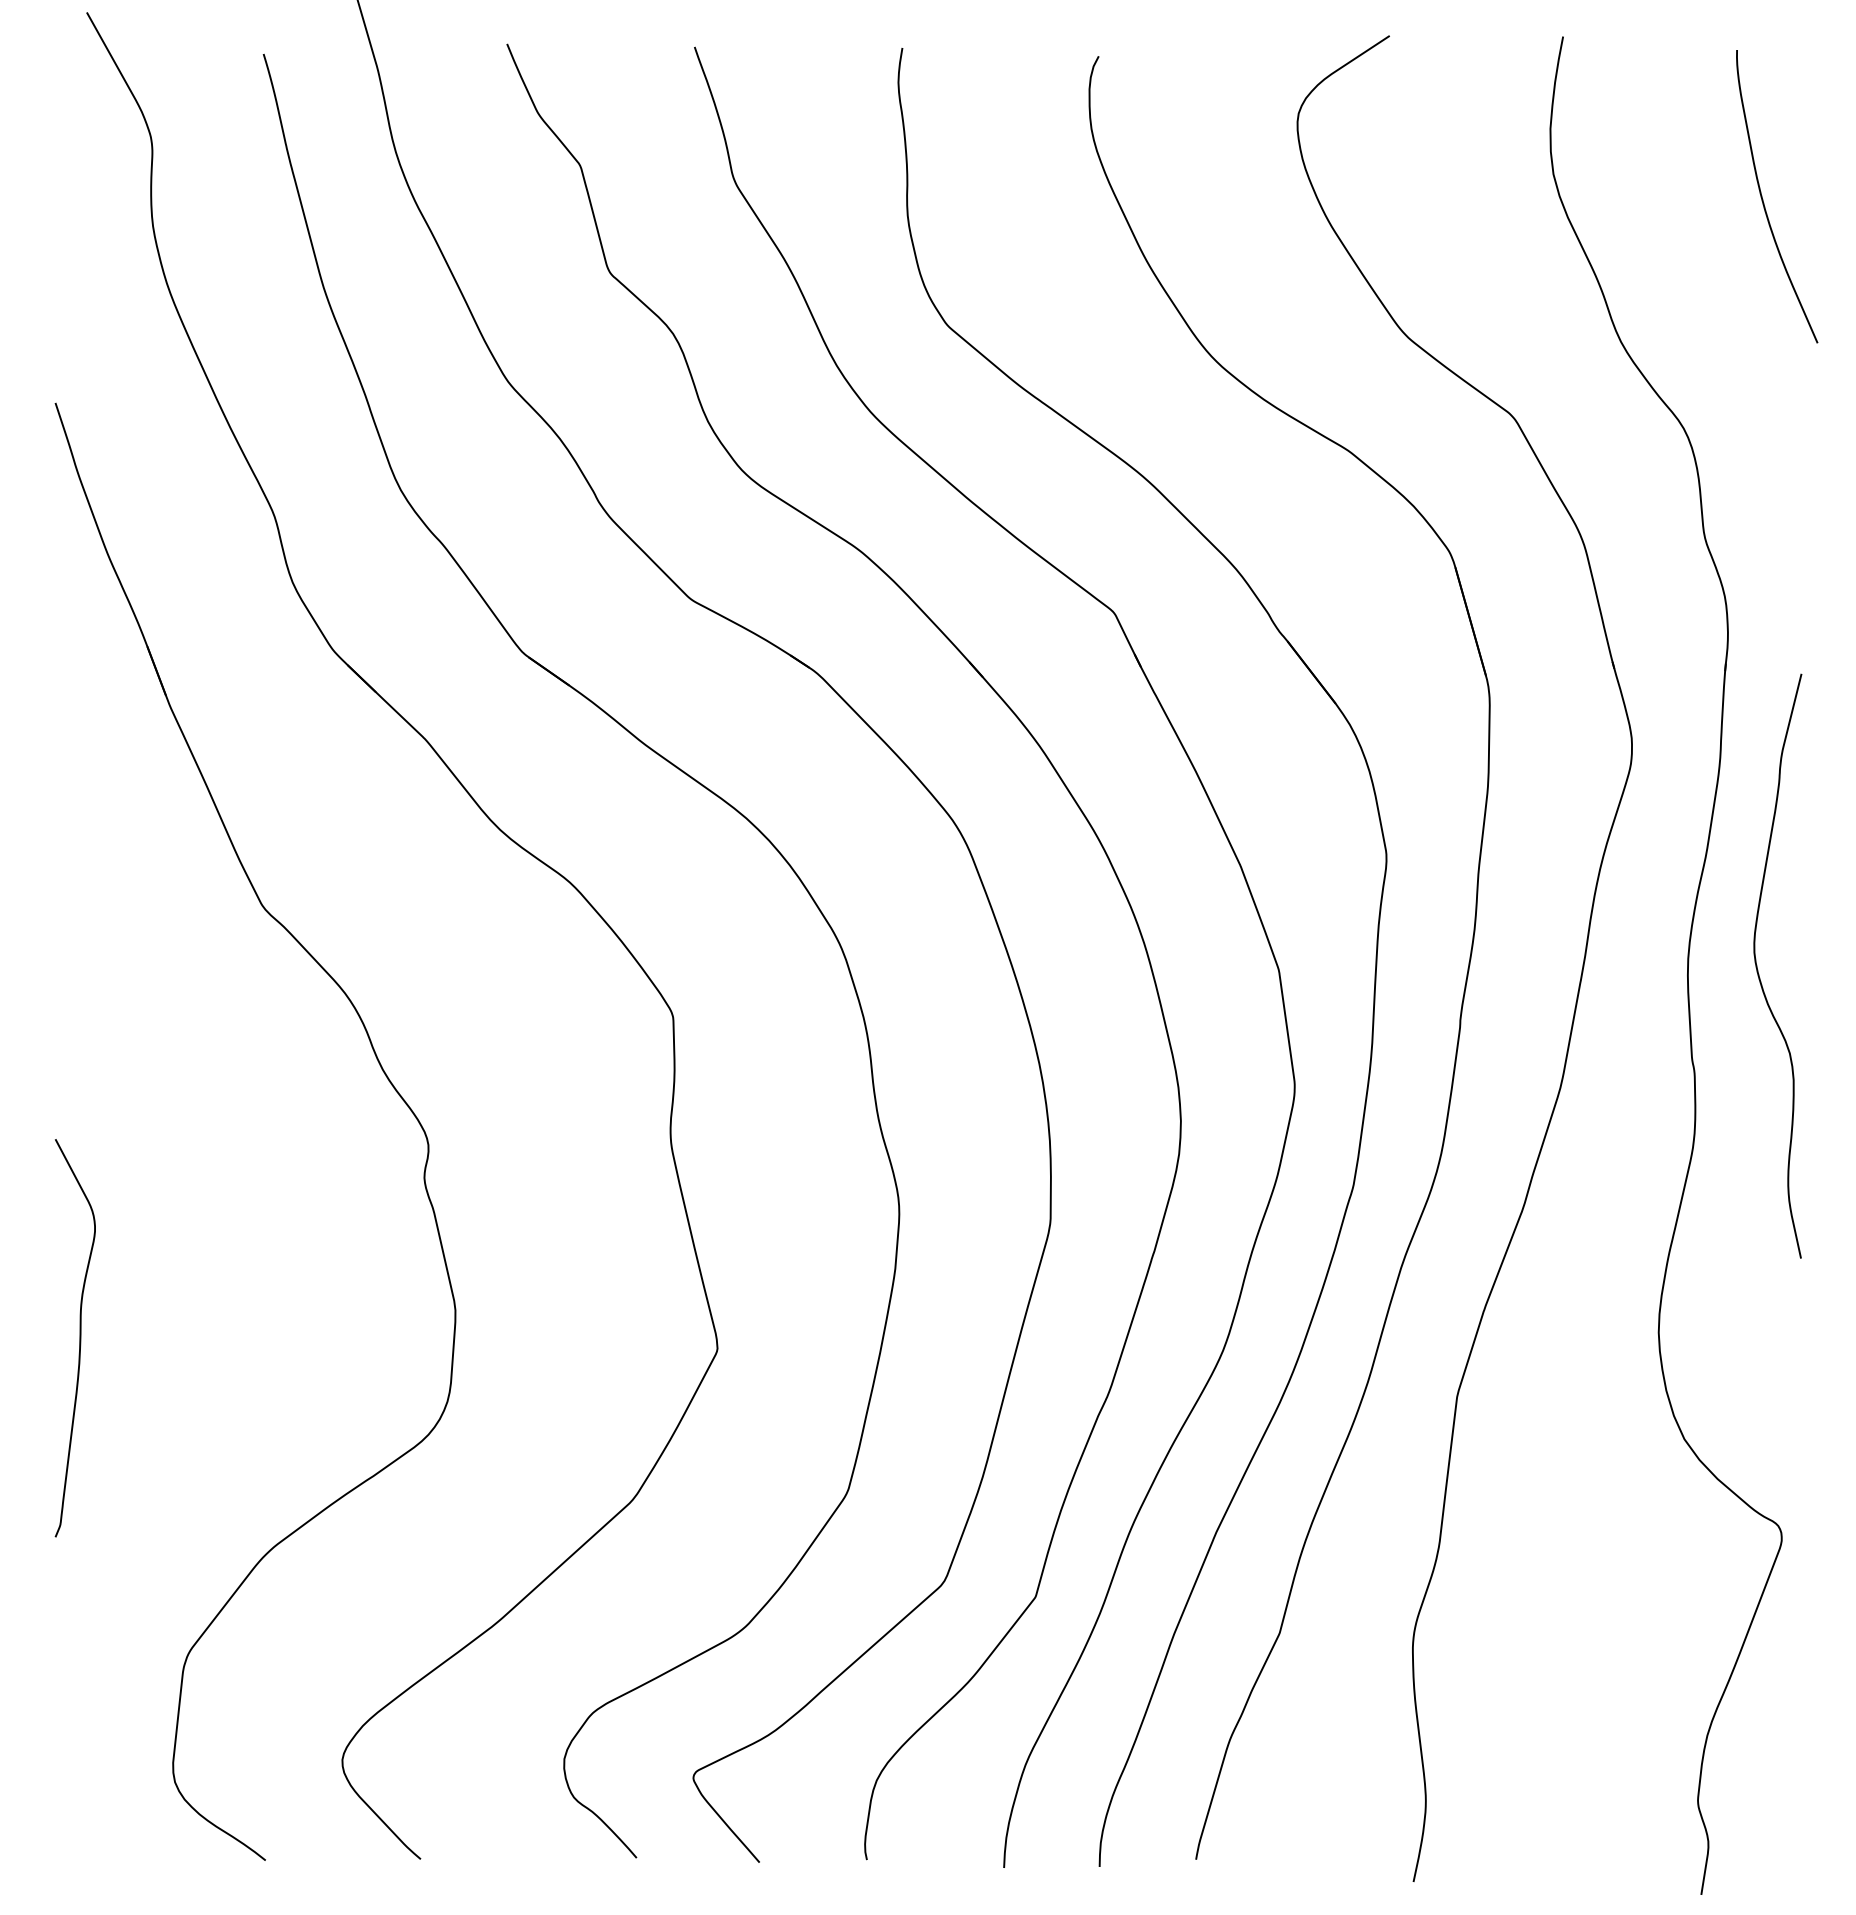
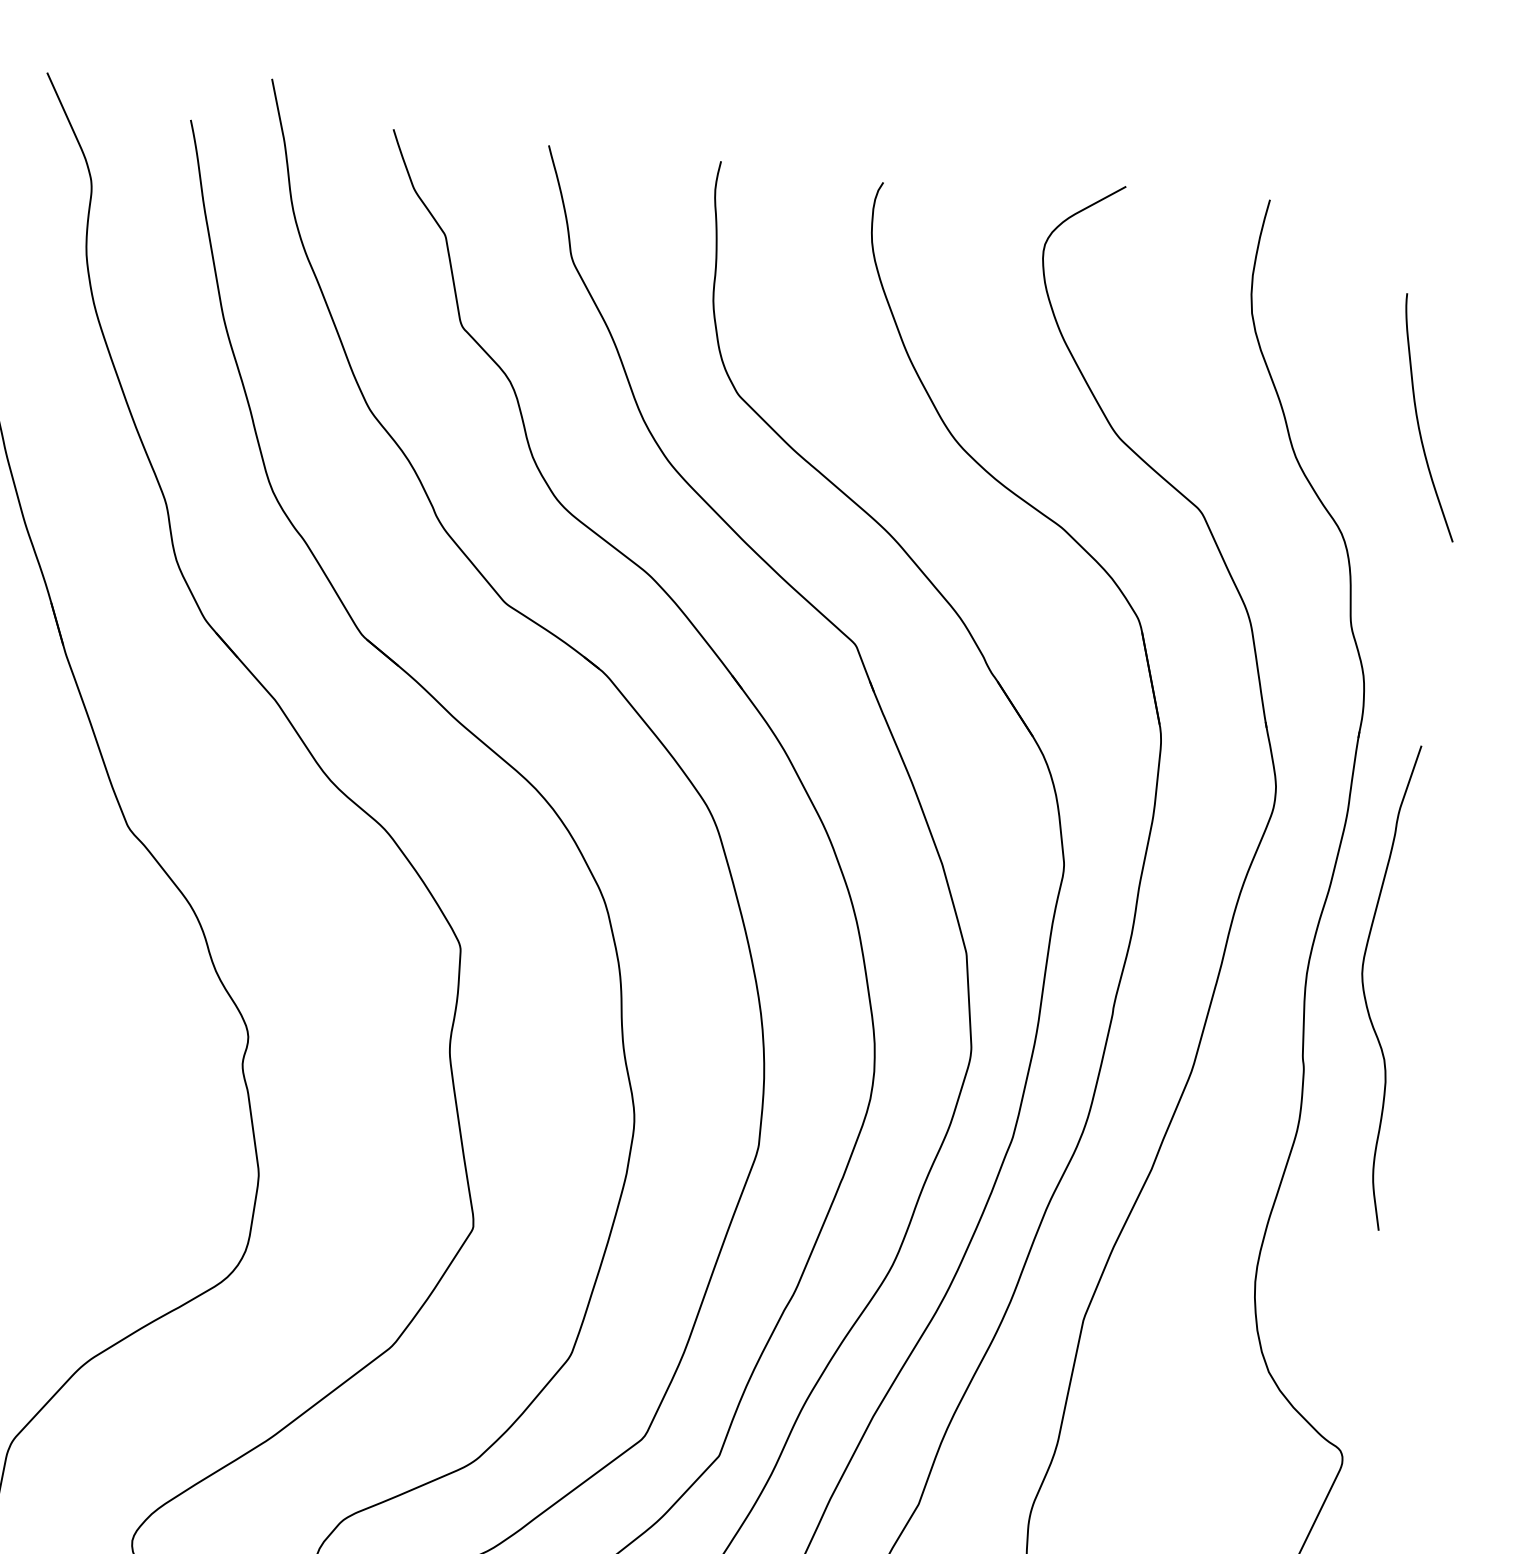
curve: (1763, 199) -> (1418, 419), moved

